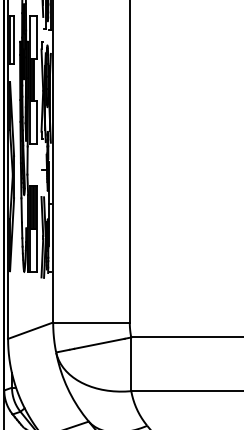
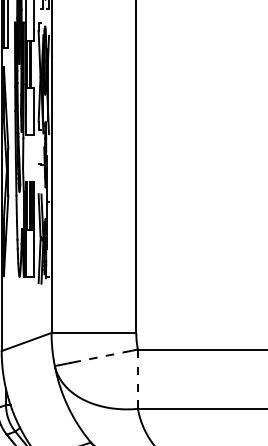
line: (99, 343) -> (102, 356), solid -> dashed
line: (131, 364) -> (138, 379), solid -> dashed

